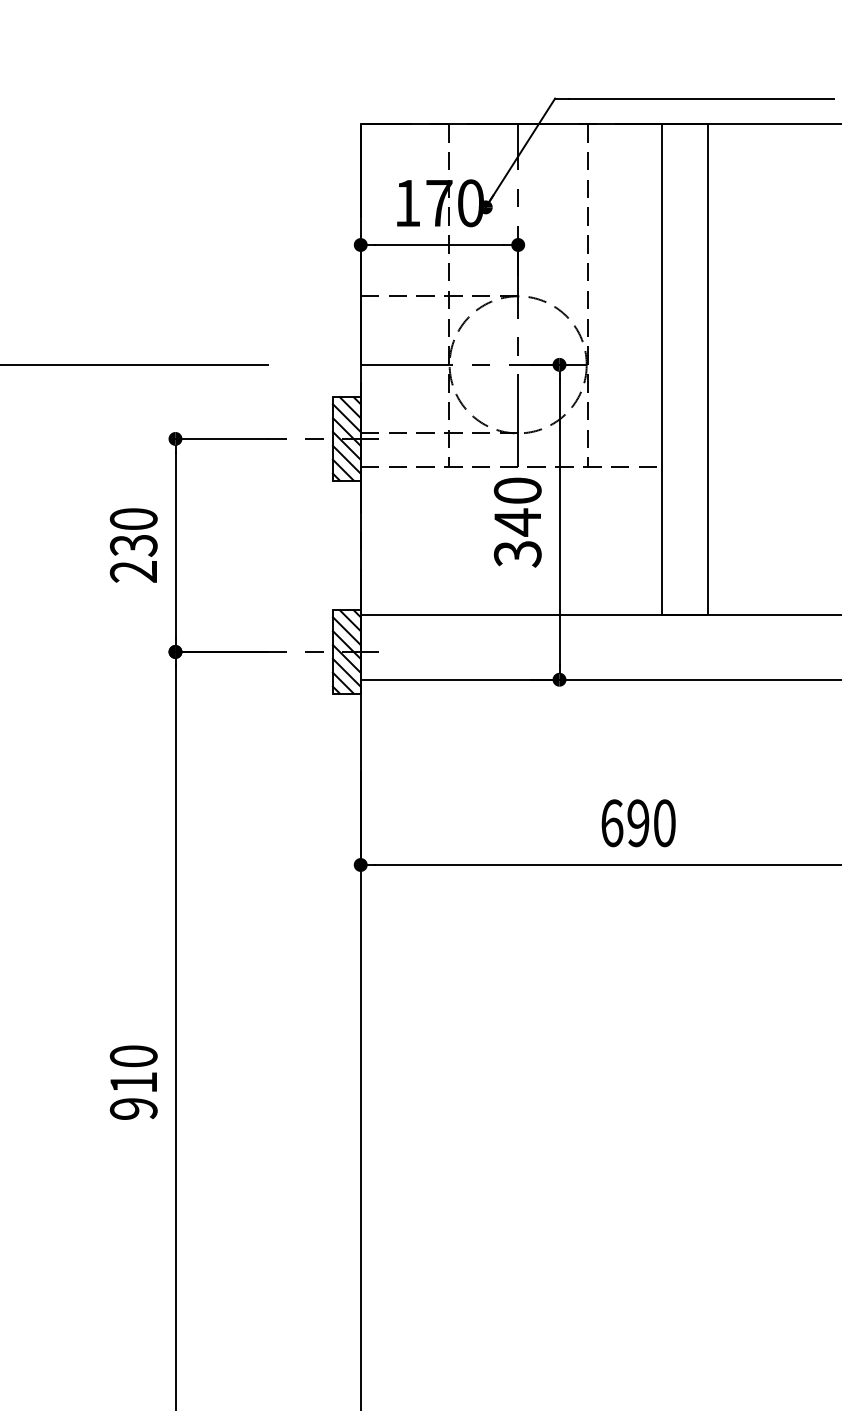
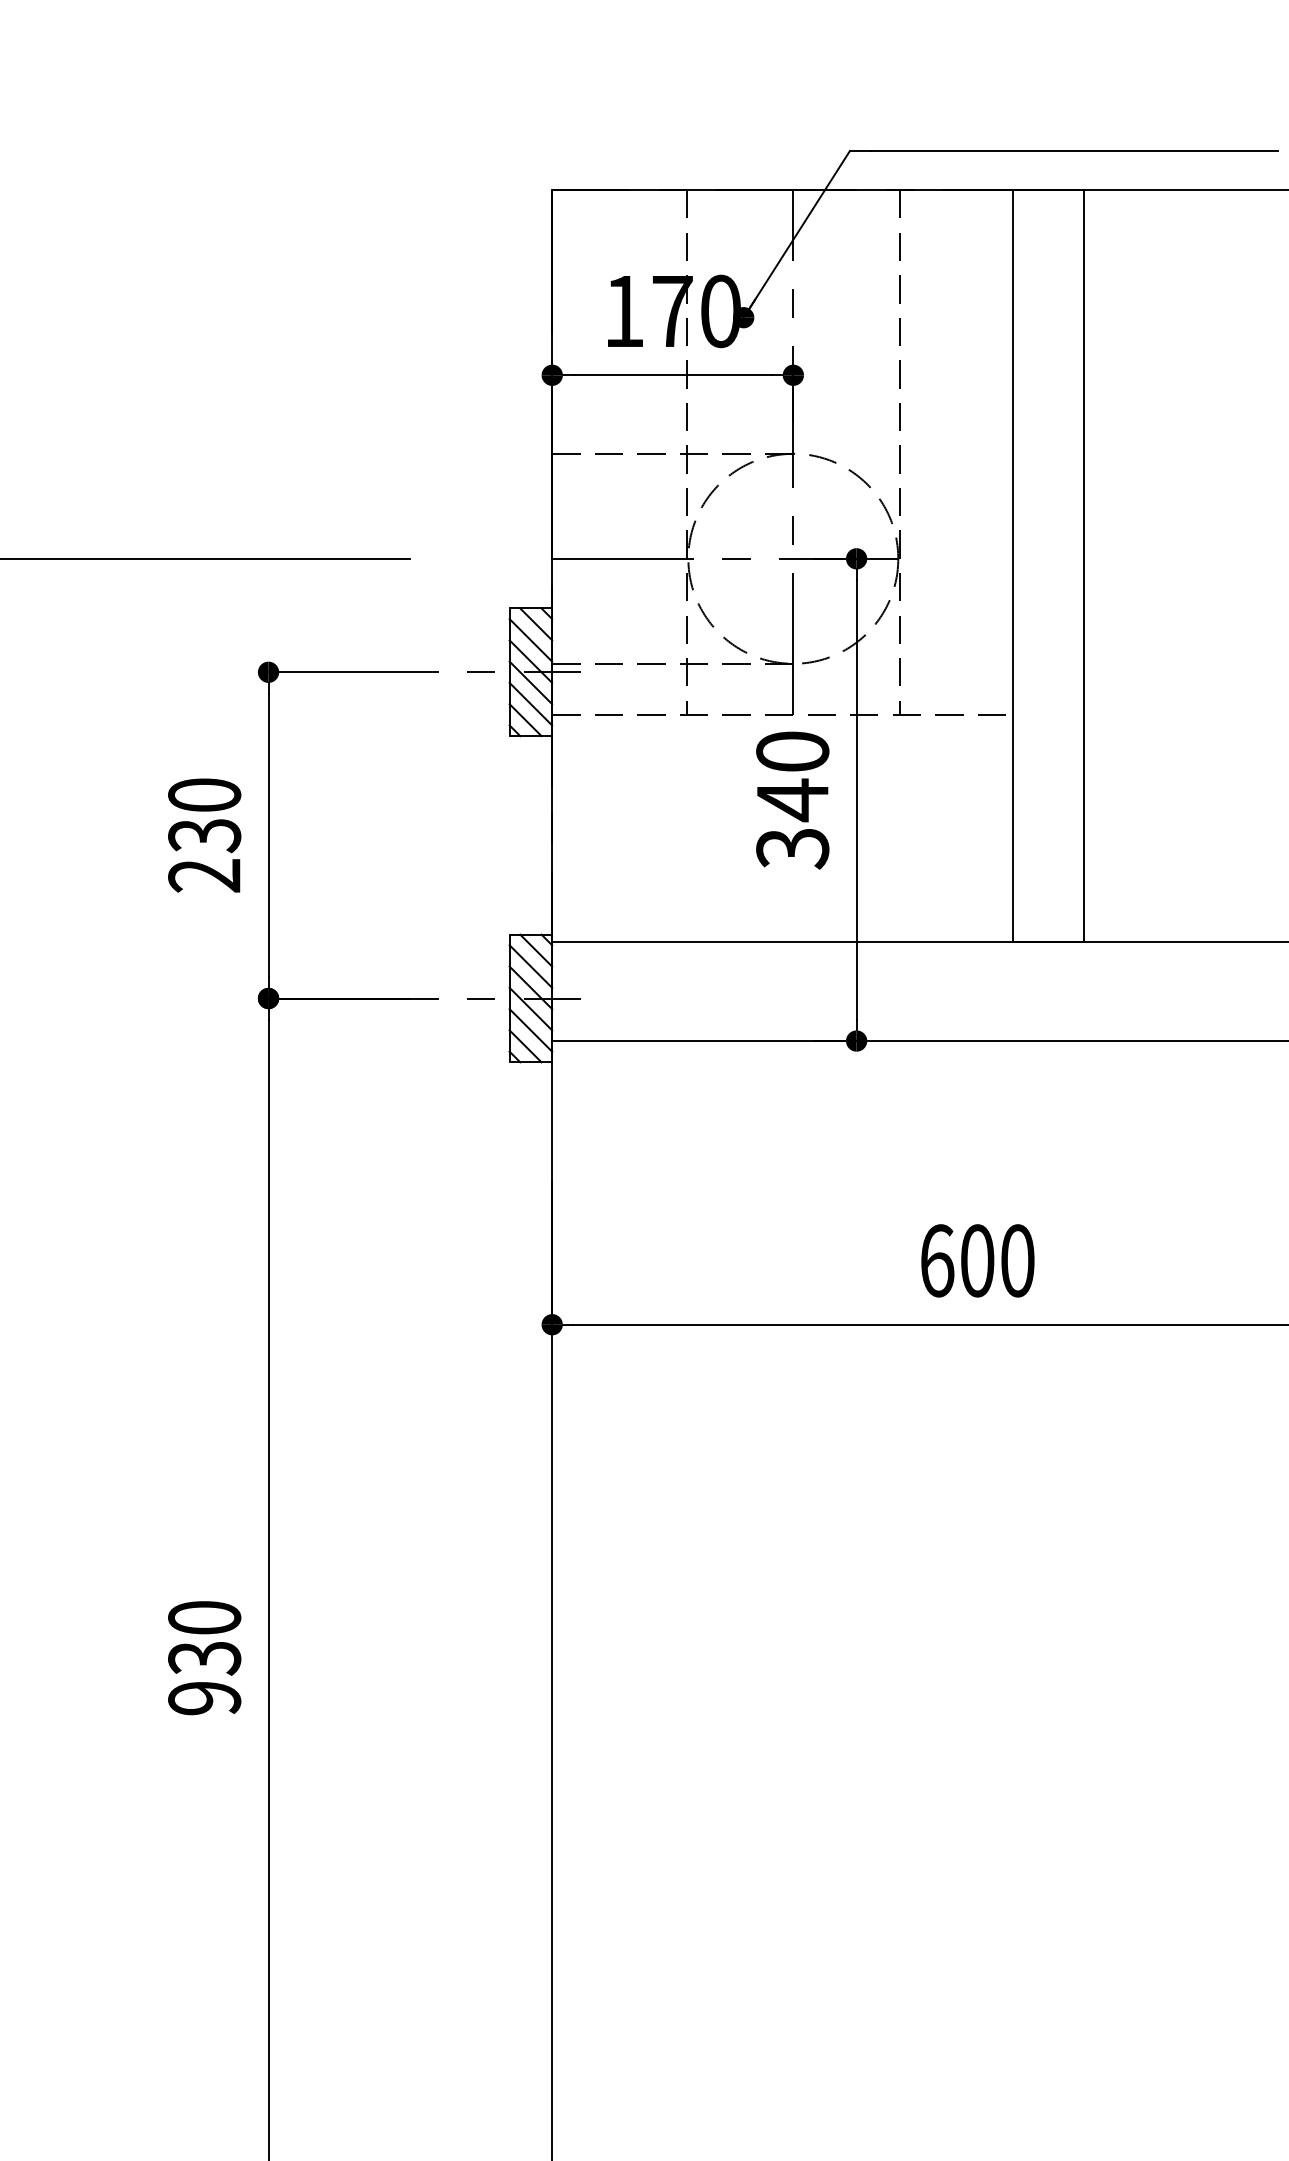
text: (638, 823) -> (977, 1261), 690 -> 600
text: (133, 1083) -> (204, 1659), 910 -> 930

